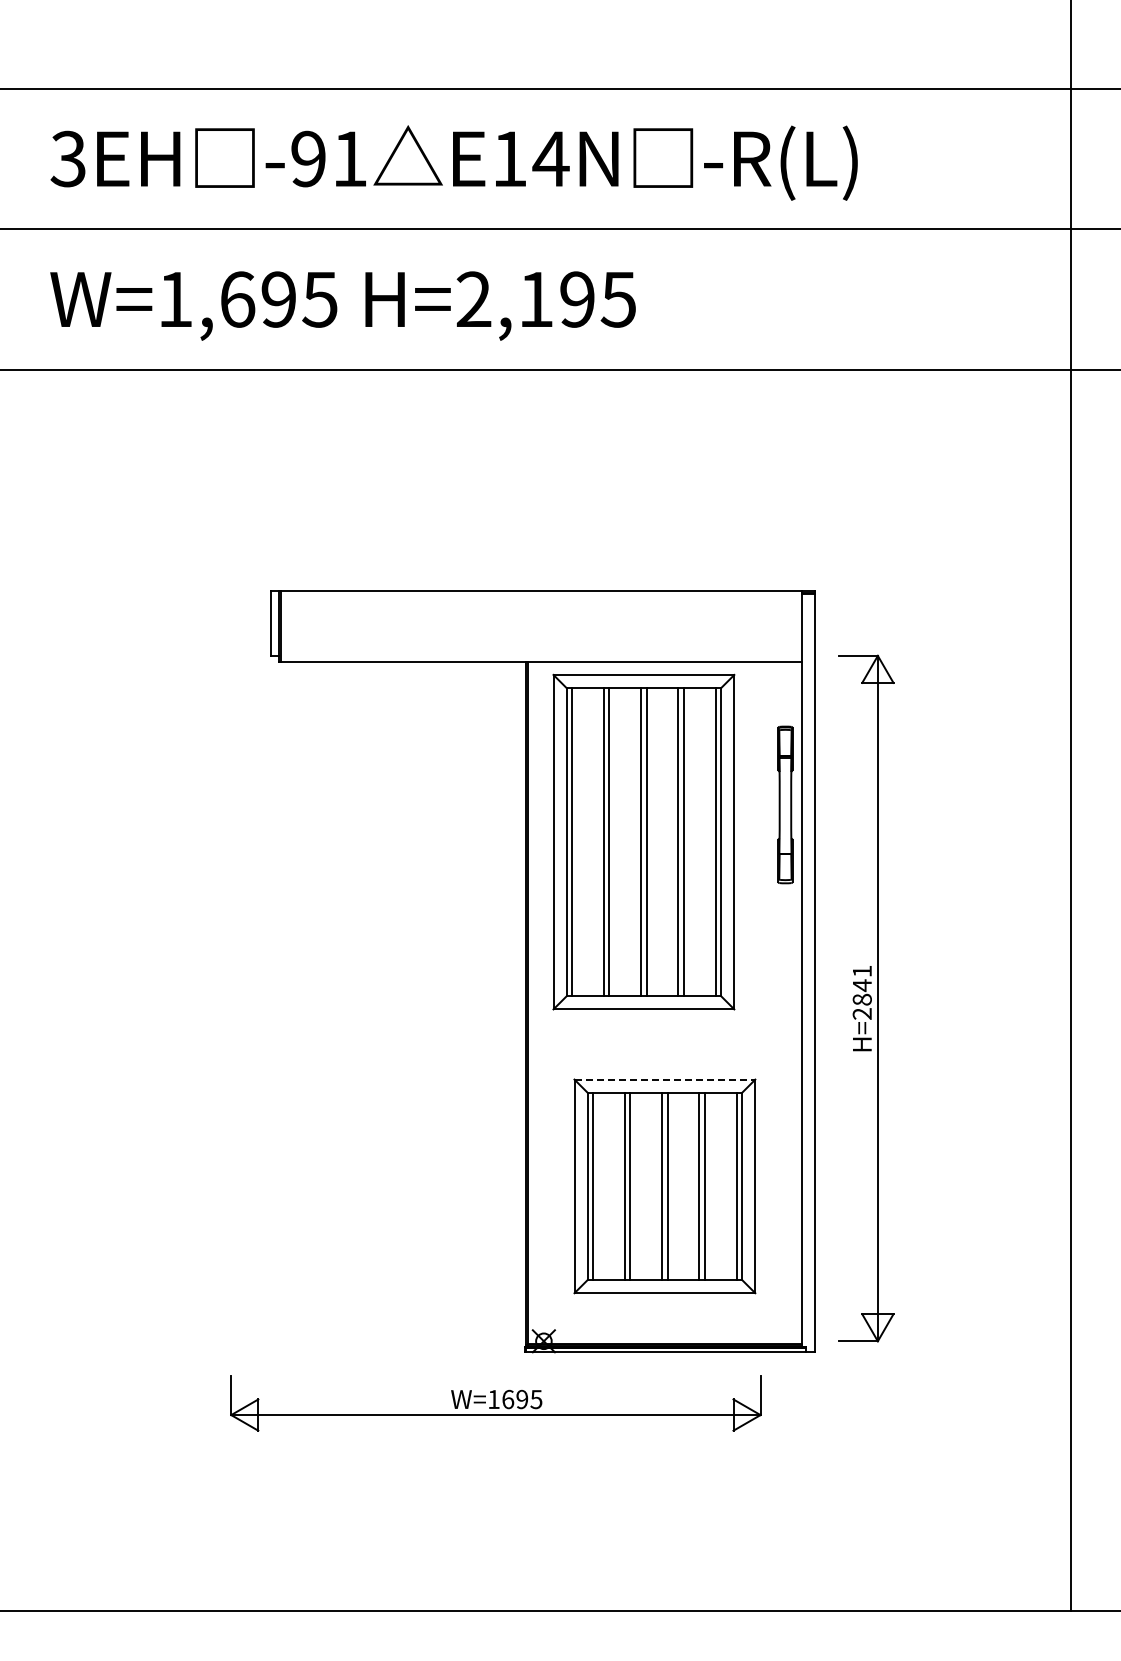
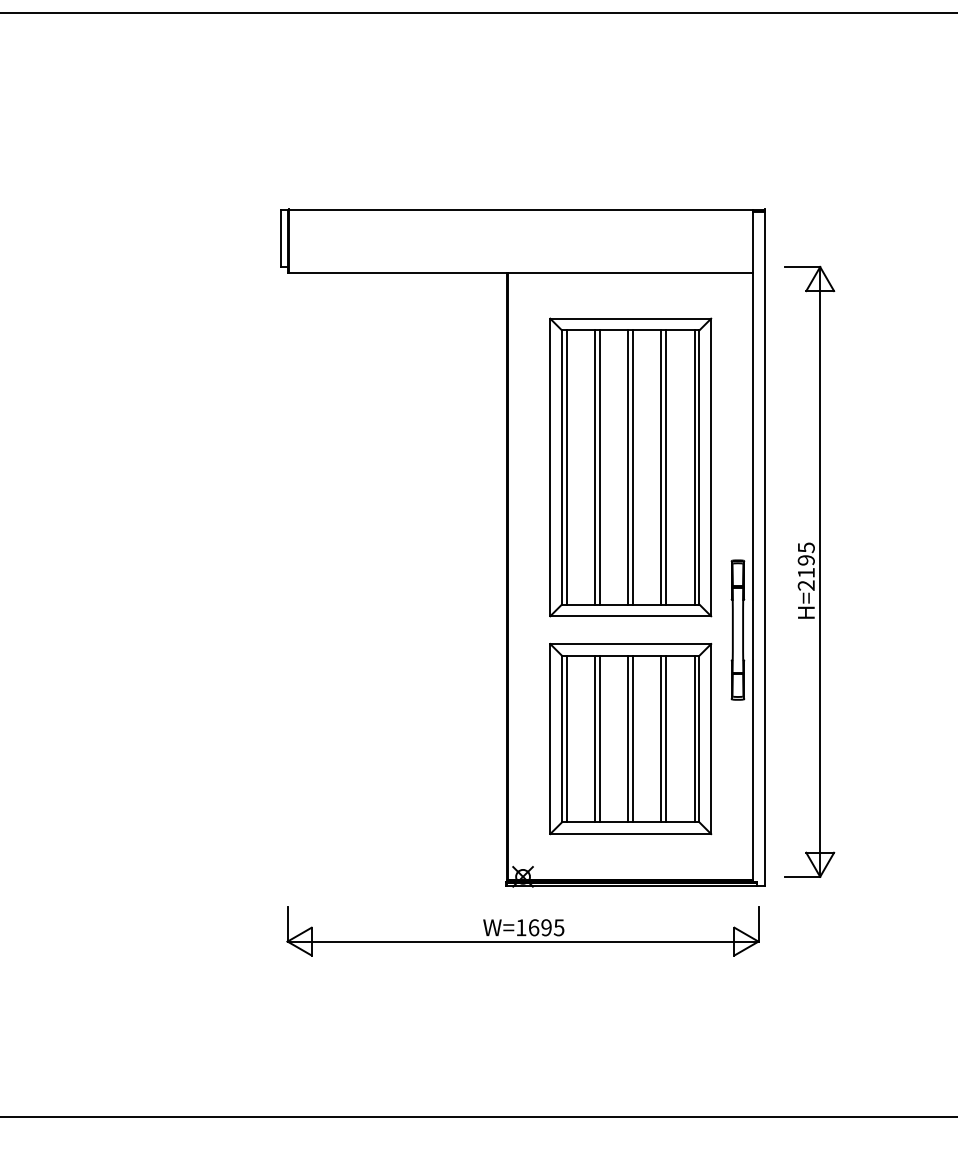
part: (785, 804) -> (738, 629), moved
part: (643, 841) -> (630, 466), moved
text: (861, 985) -> (805, 560), H=2841 -> H=2195
line: (665, 1079) -> (631, 643), dashed -> solid
part: (495, 1403) -> (522, 931), moved

